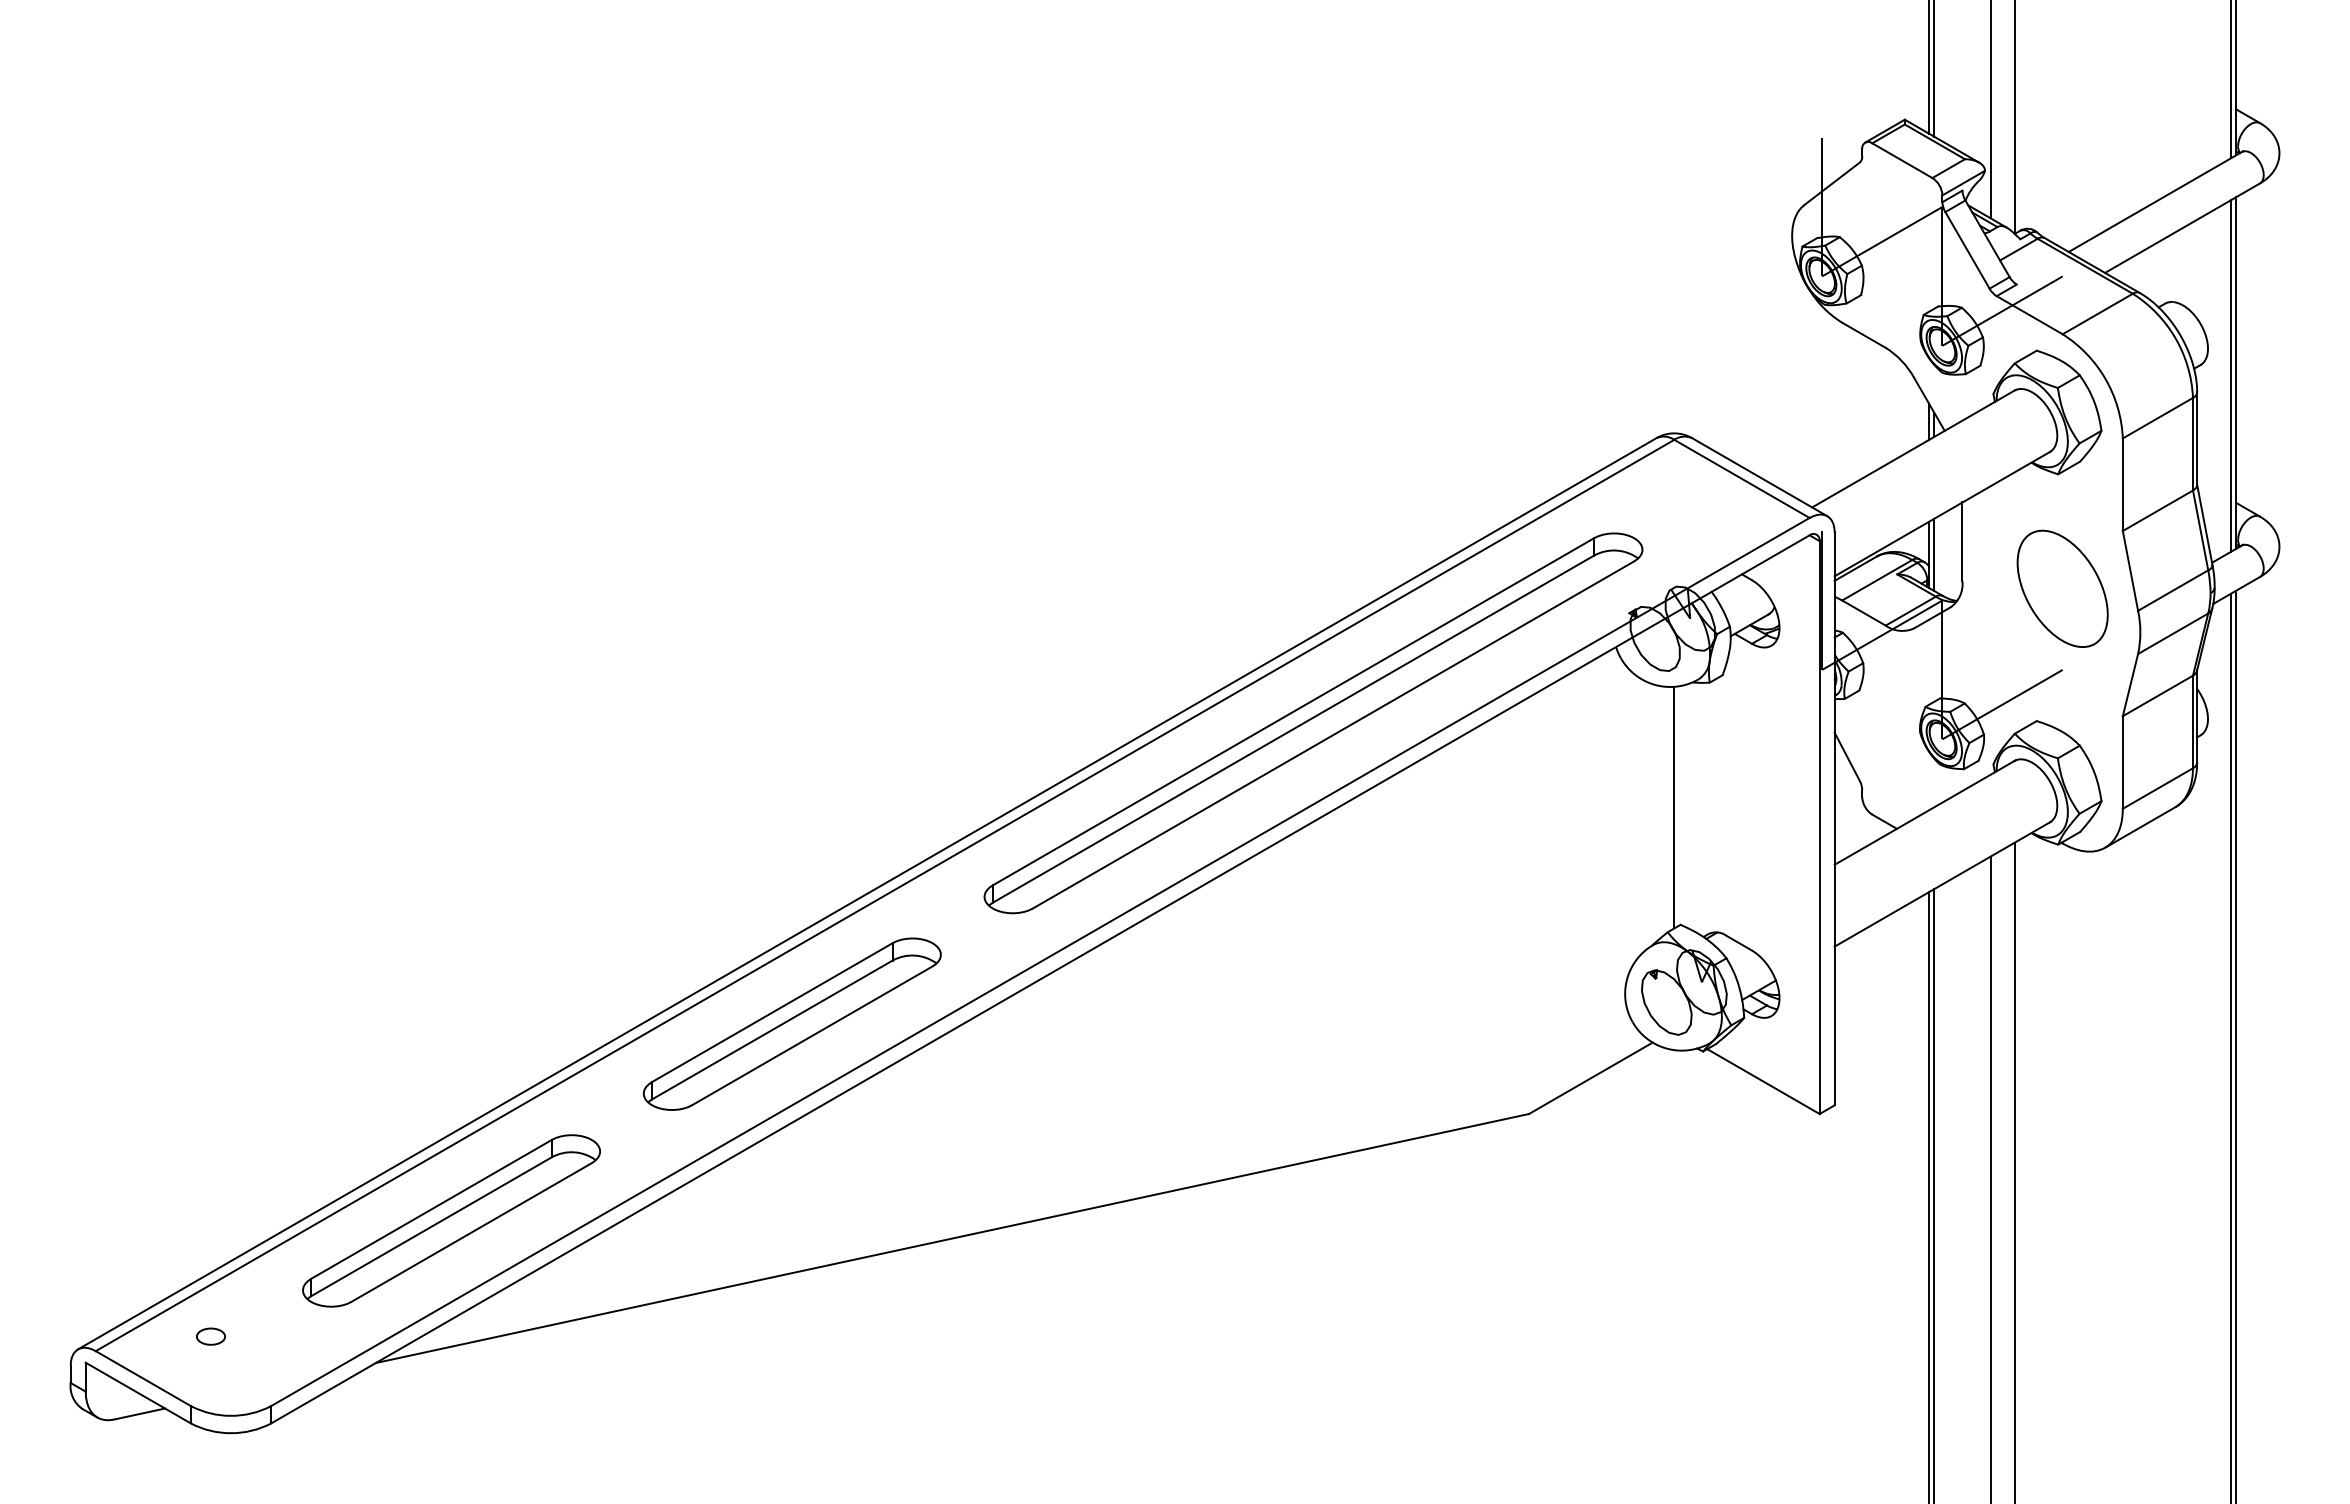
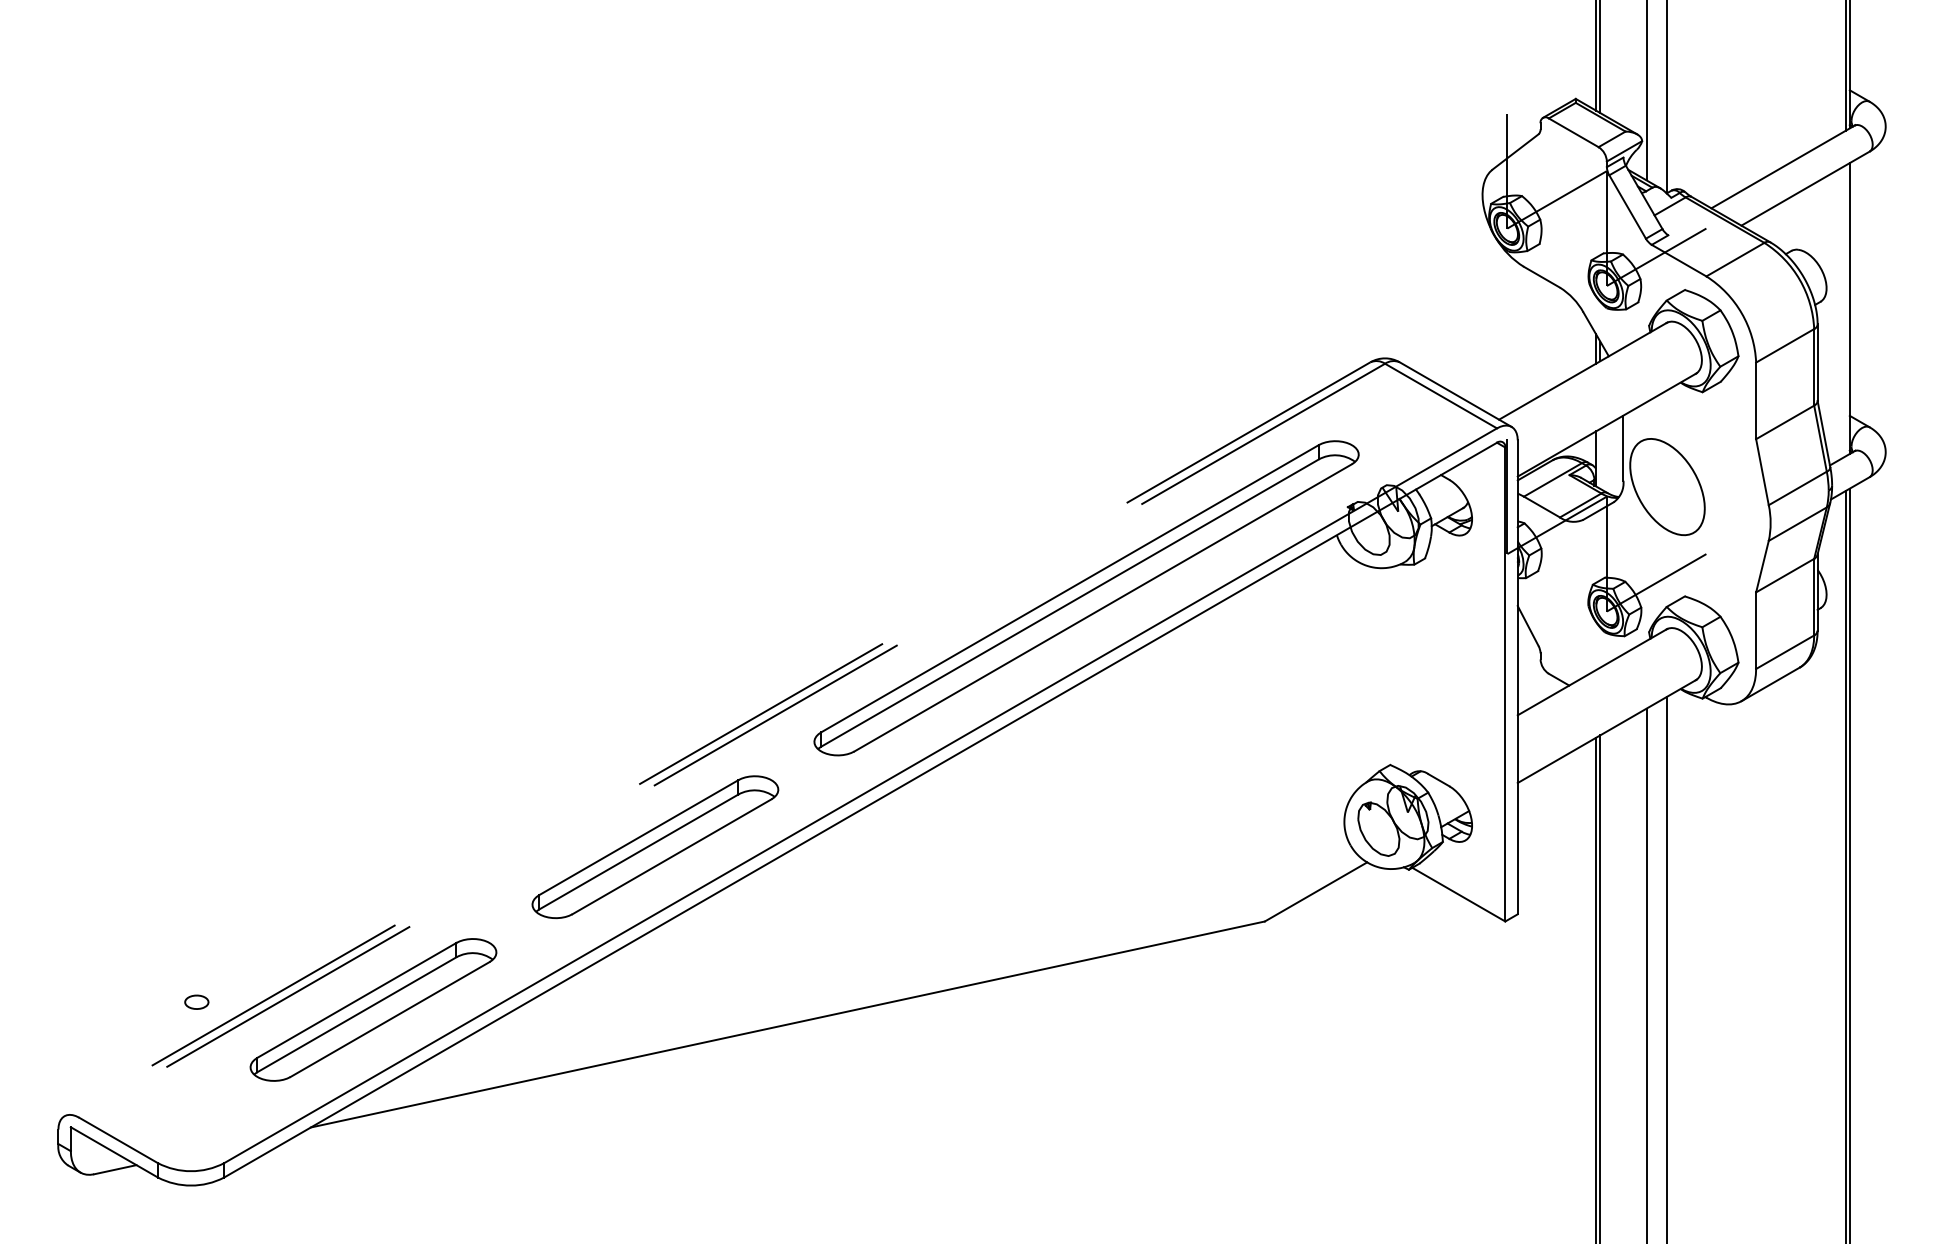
line: (2231, 375) -> (1846, 310), removed
line: (1934, 554) -> (1600, 458), removed
part: (2062, 588) -> (1667, 486), moved
line: (1674, 807) -> (1385, 667), removed
line: (866, 894) -> (716, 739), solid -> dashed
line: (884, 895) -> (731, 740), solid -> dashed
part: (210, 1336) -> (196, 1002), moved

